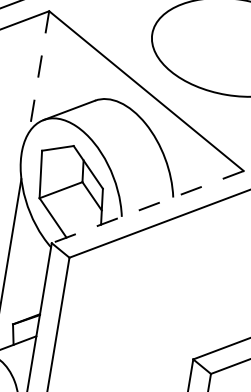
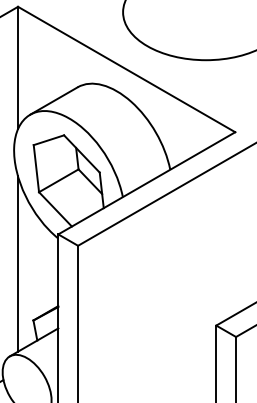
line: (39, 72) -> (18, 68), dashed -> solid
line: (147, 207) -> (146, 183), dashed -> solid

